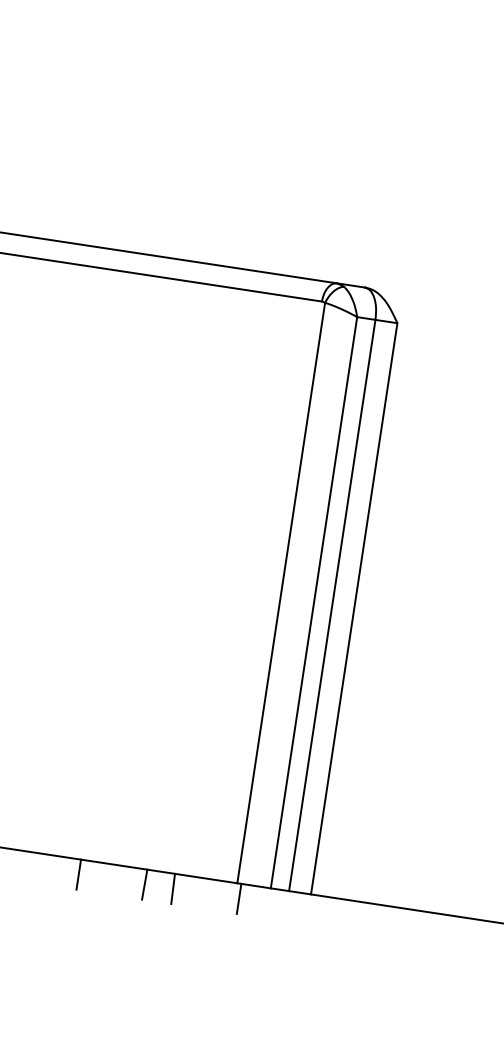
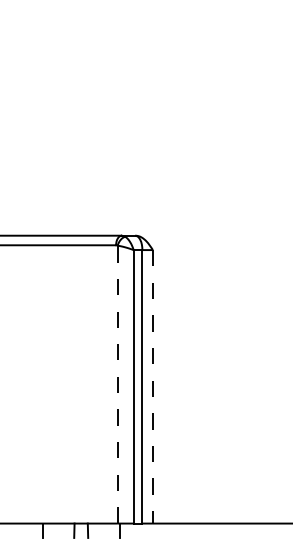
line: (280, 592) -> (117, 384), solid -> dashed
line: (353, 607) -> (152, 386), solid -> dashed

